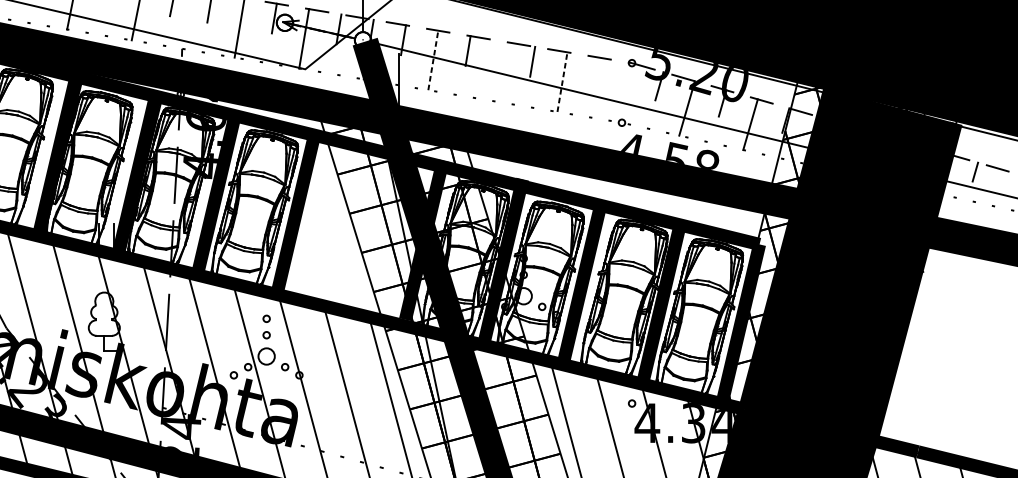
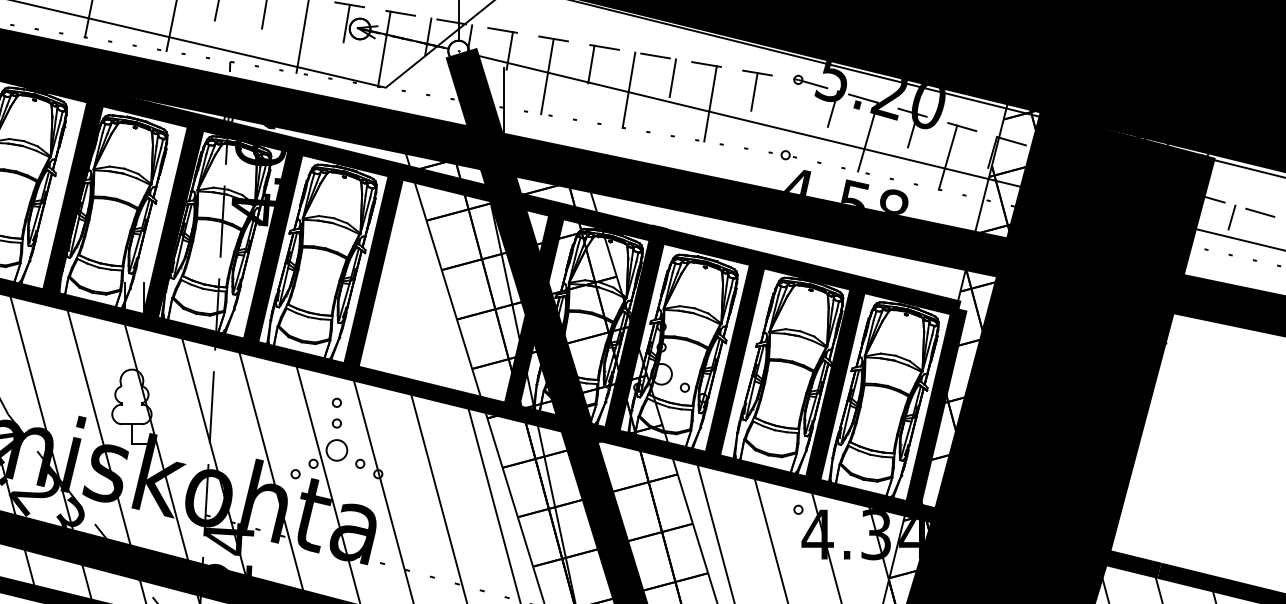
line: (433, 60) -> (547, 76), dashed -> solid
line: (497, 70) -> (628, 89), added
line: (597, 72) -> (754, 91), added
line: (562, 81) -> (710, 103), dashed -> solid

